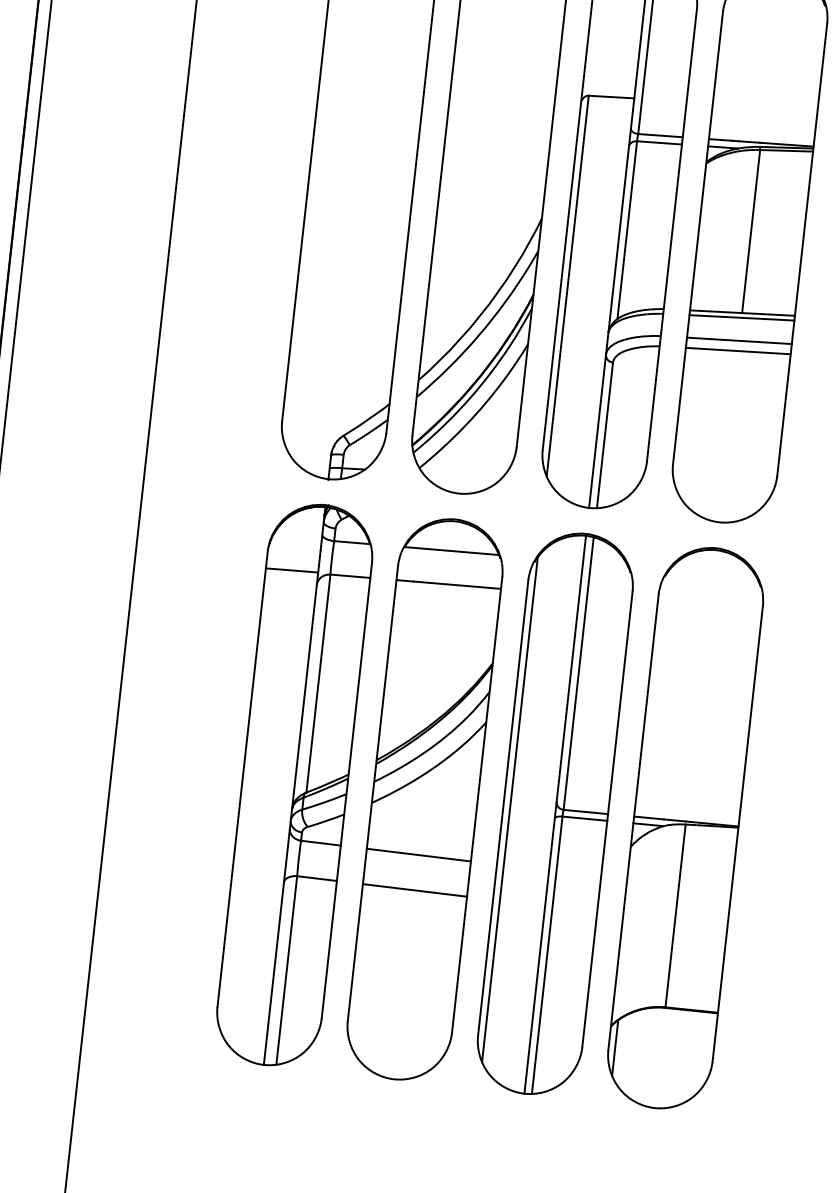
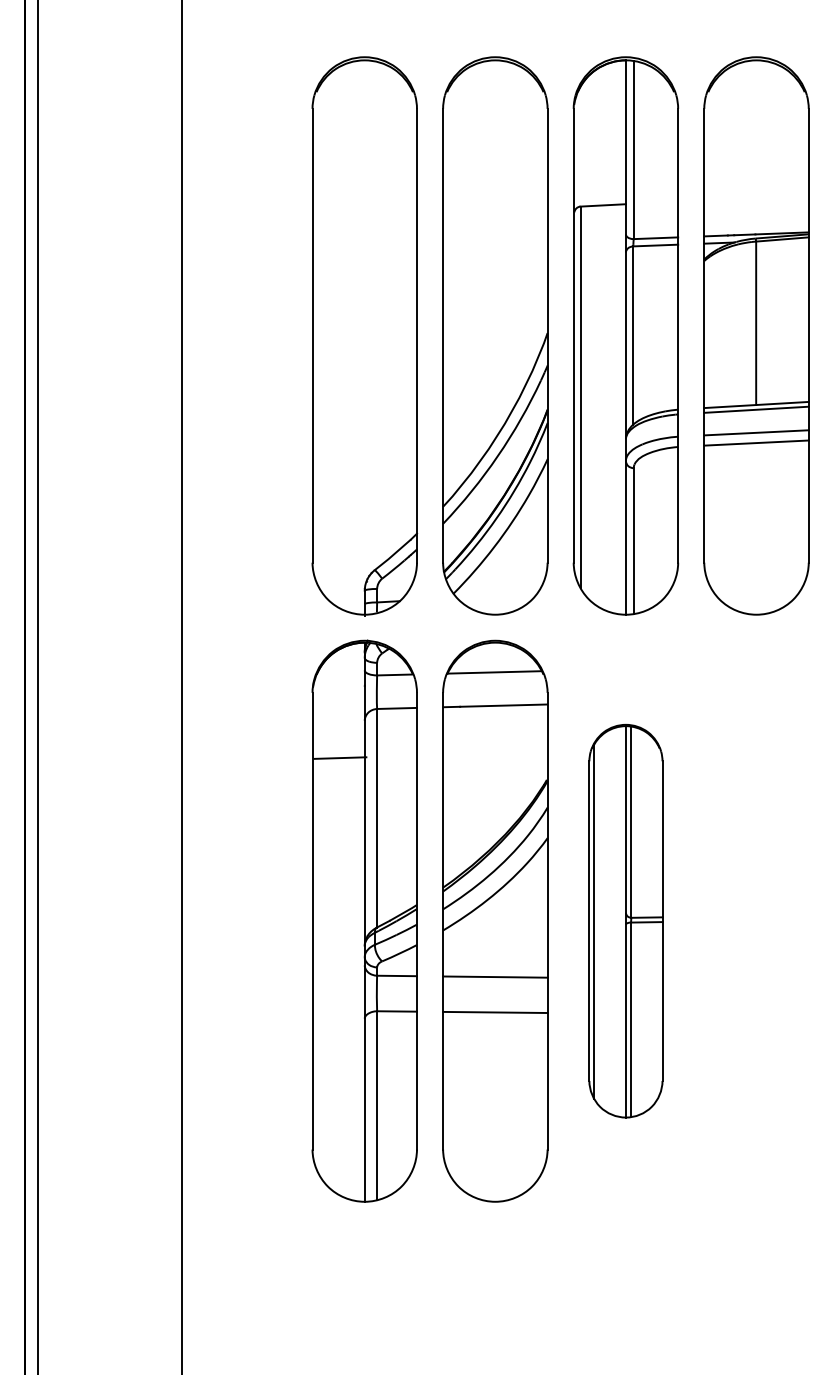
line: (291, 569) -> (340, 757), moved
part: (554, 812) -> (625, 920), size x0.7
part: (685, 827) -> (756, 920), removed

